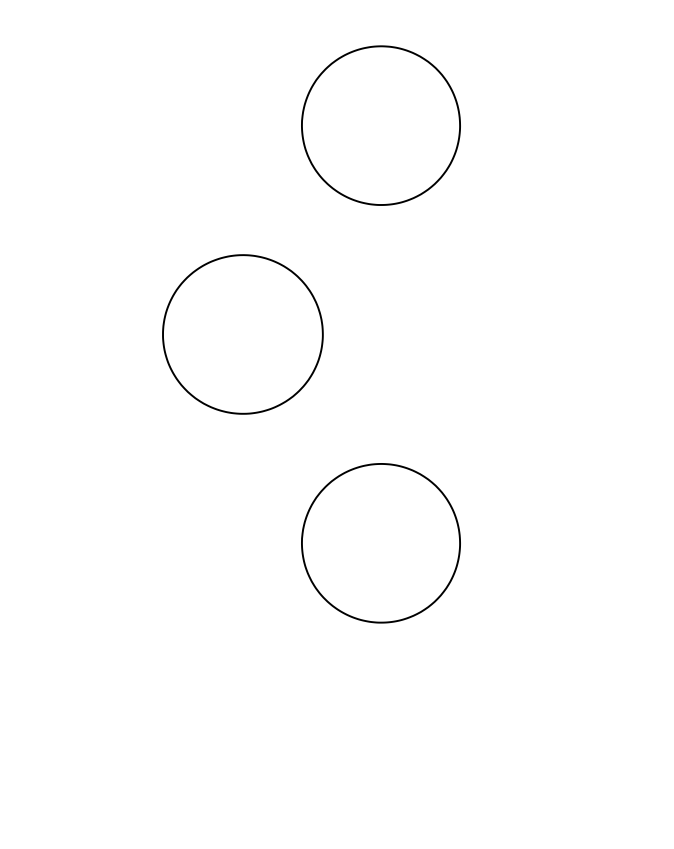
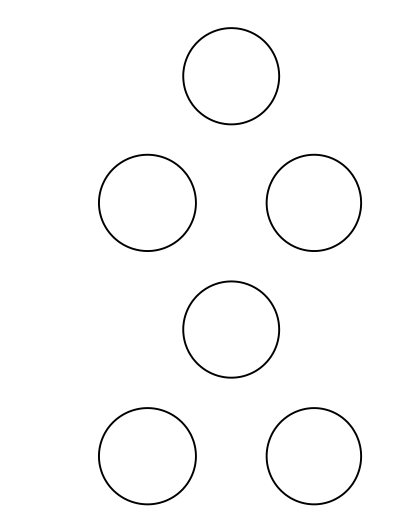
part: (516, 333) -> (313, 202), added
part: (243, 752) -> (147, 456), added
part: (516, 752) -> (313, 456), added

